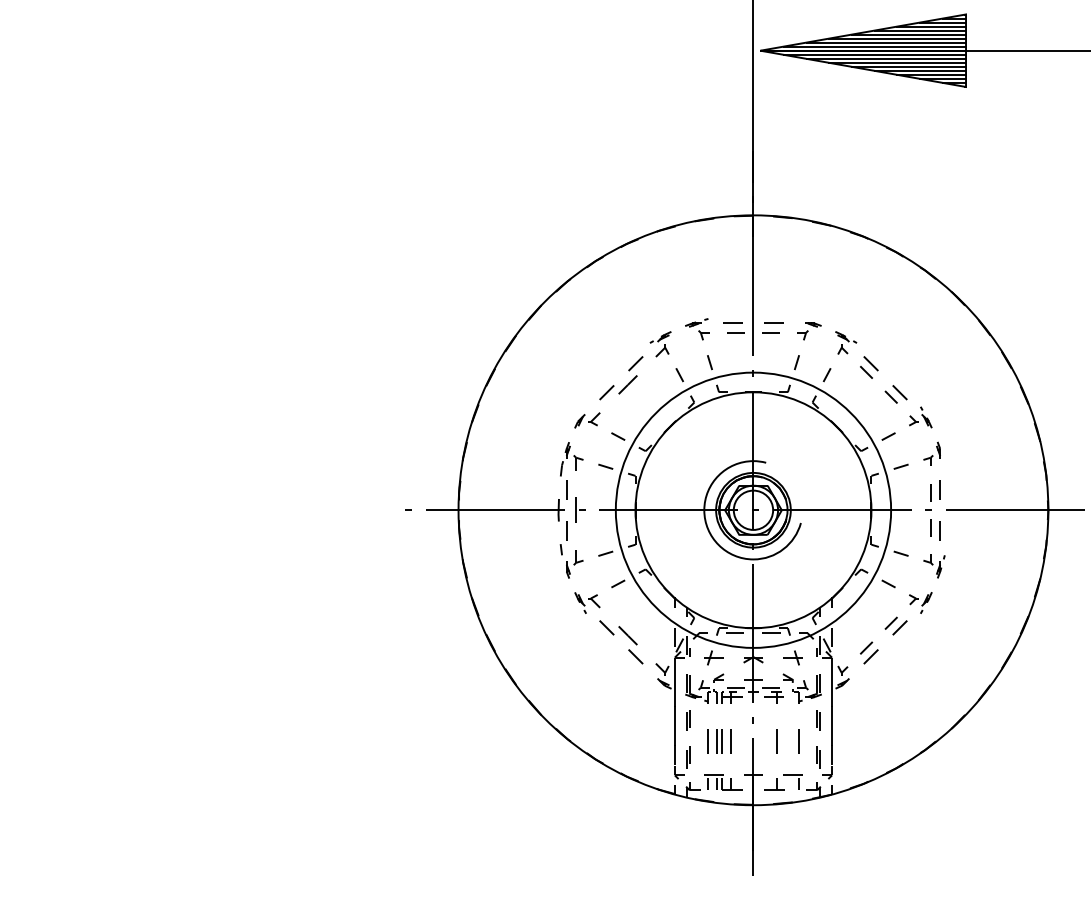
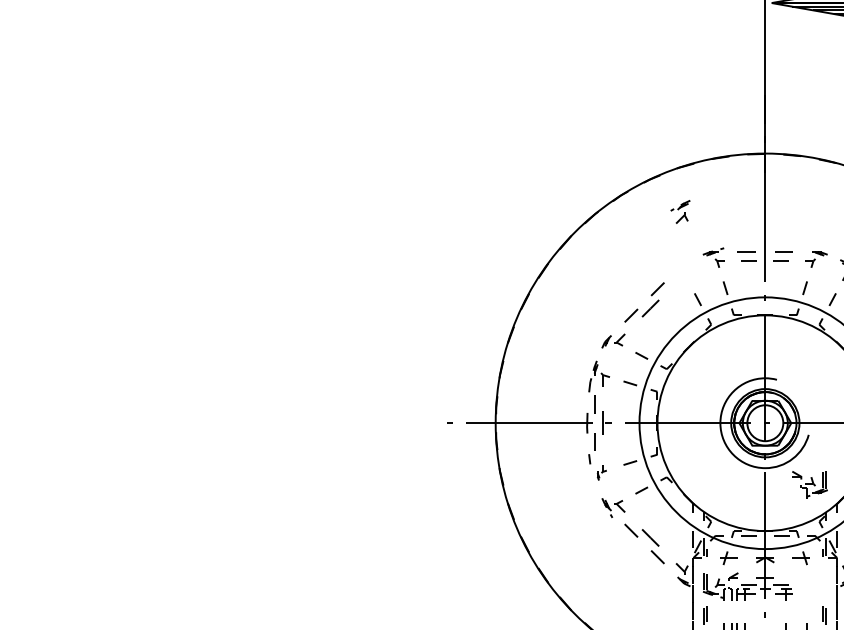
part: (660, 344) -> (680, 212), moved
part: (574, 564) -> (601, 472), size x0.6
part: (801, 688) -> (809, 484), moved

